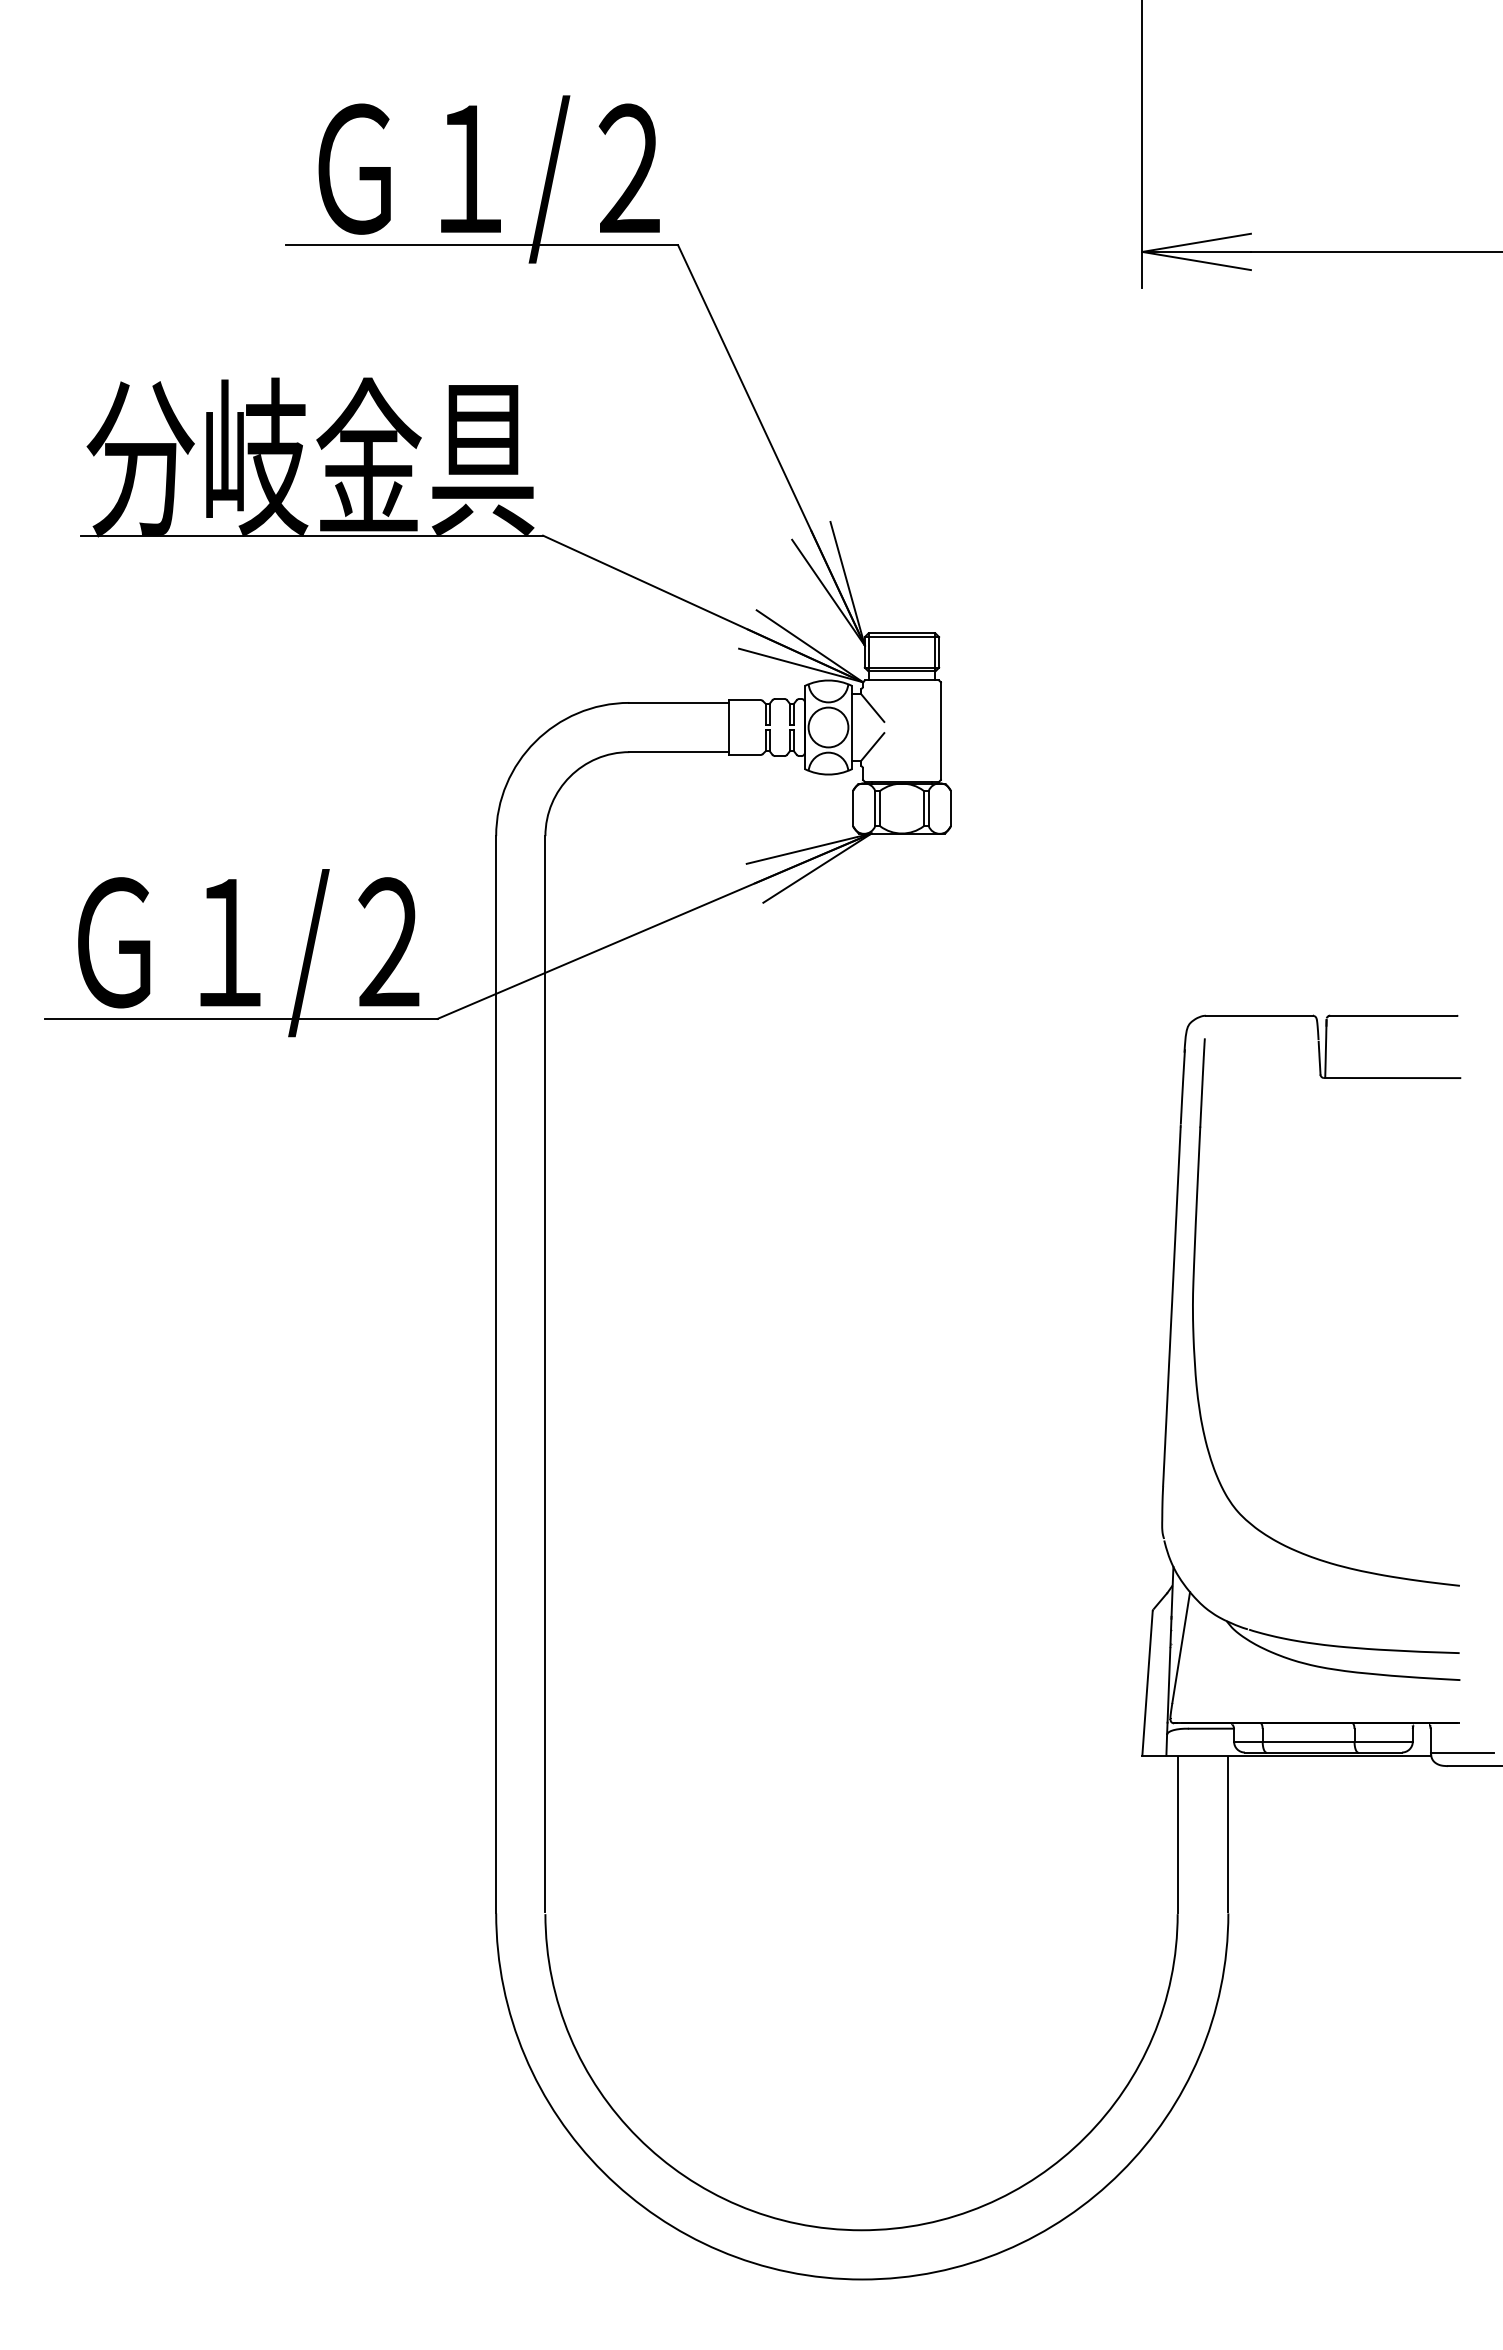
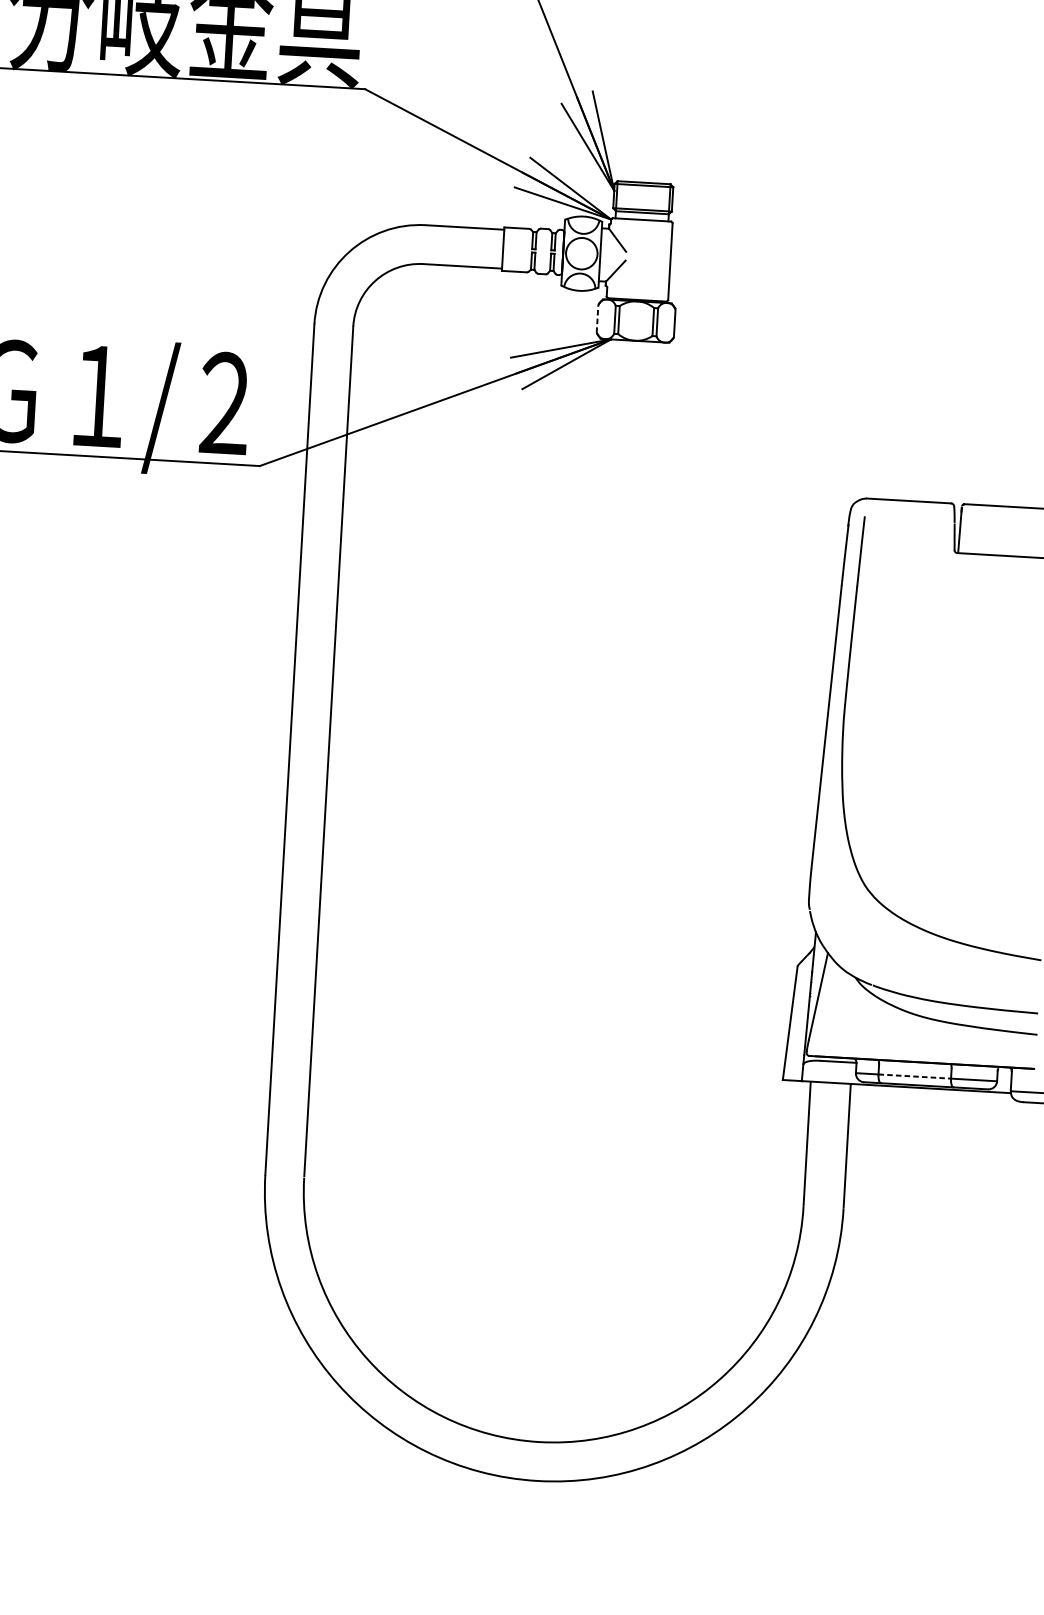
line: (853, 808) -> (597, 318), solid -> dashed
line: (1308, 1741) -> (914, 1076), solid -> dashed

